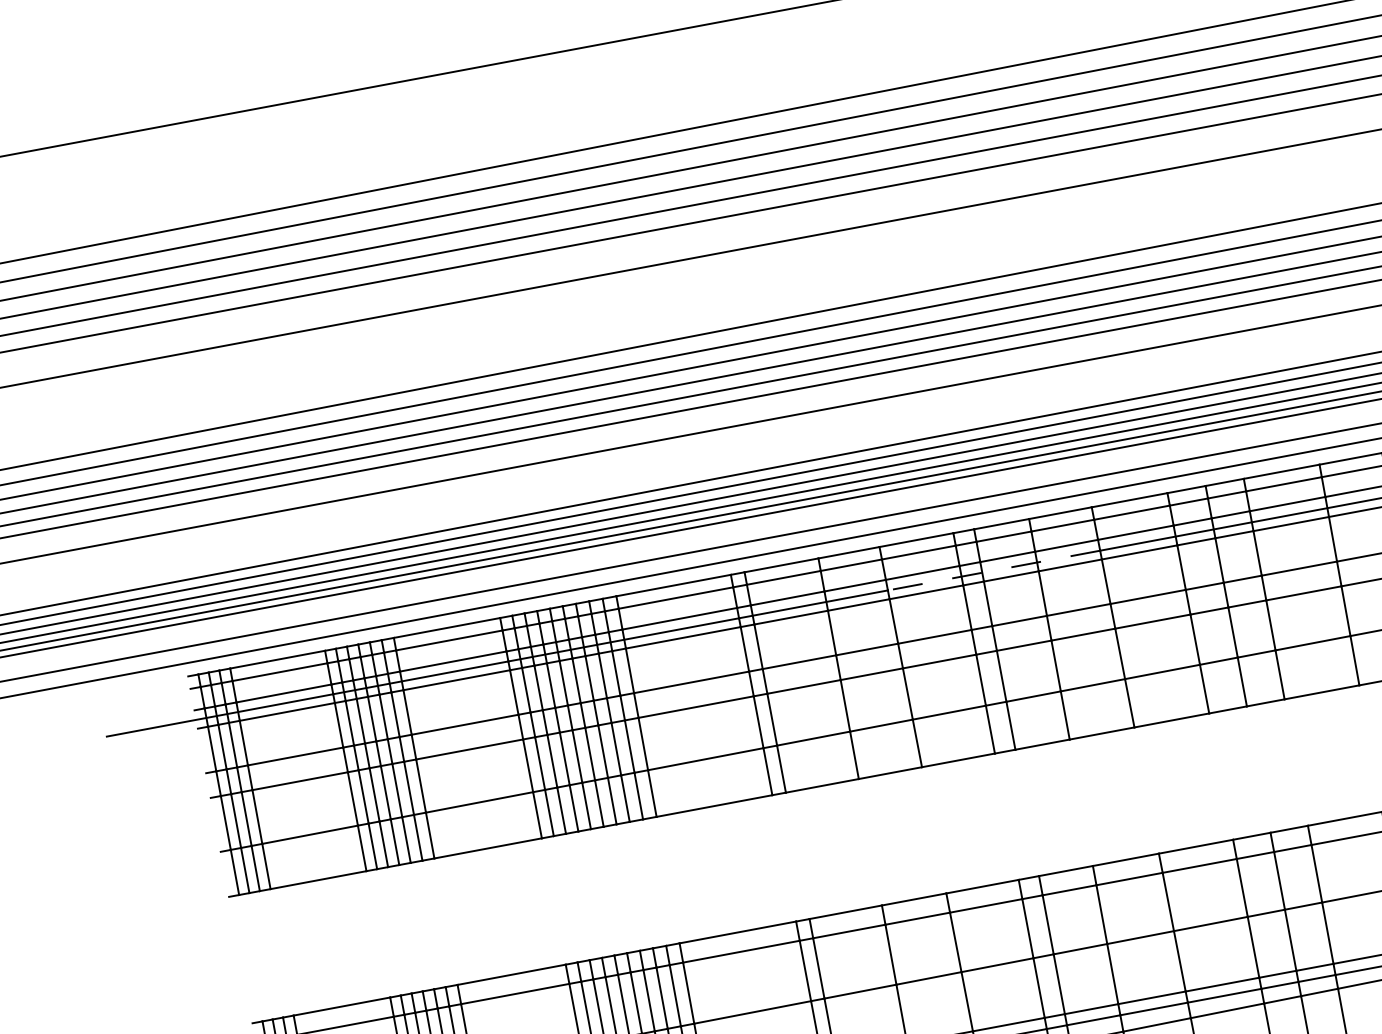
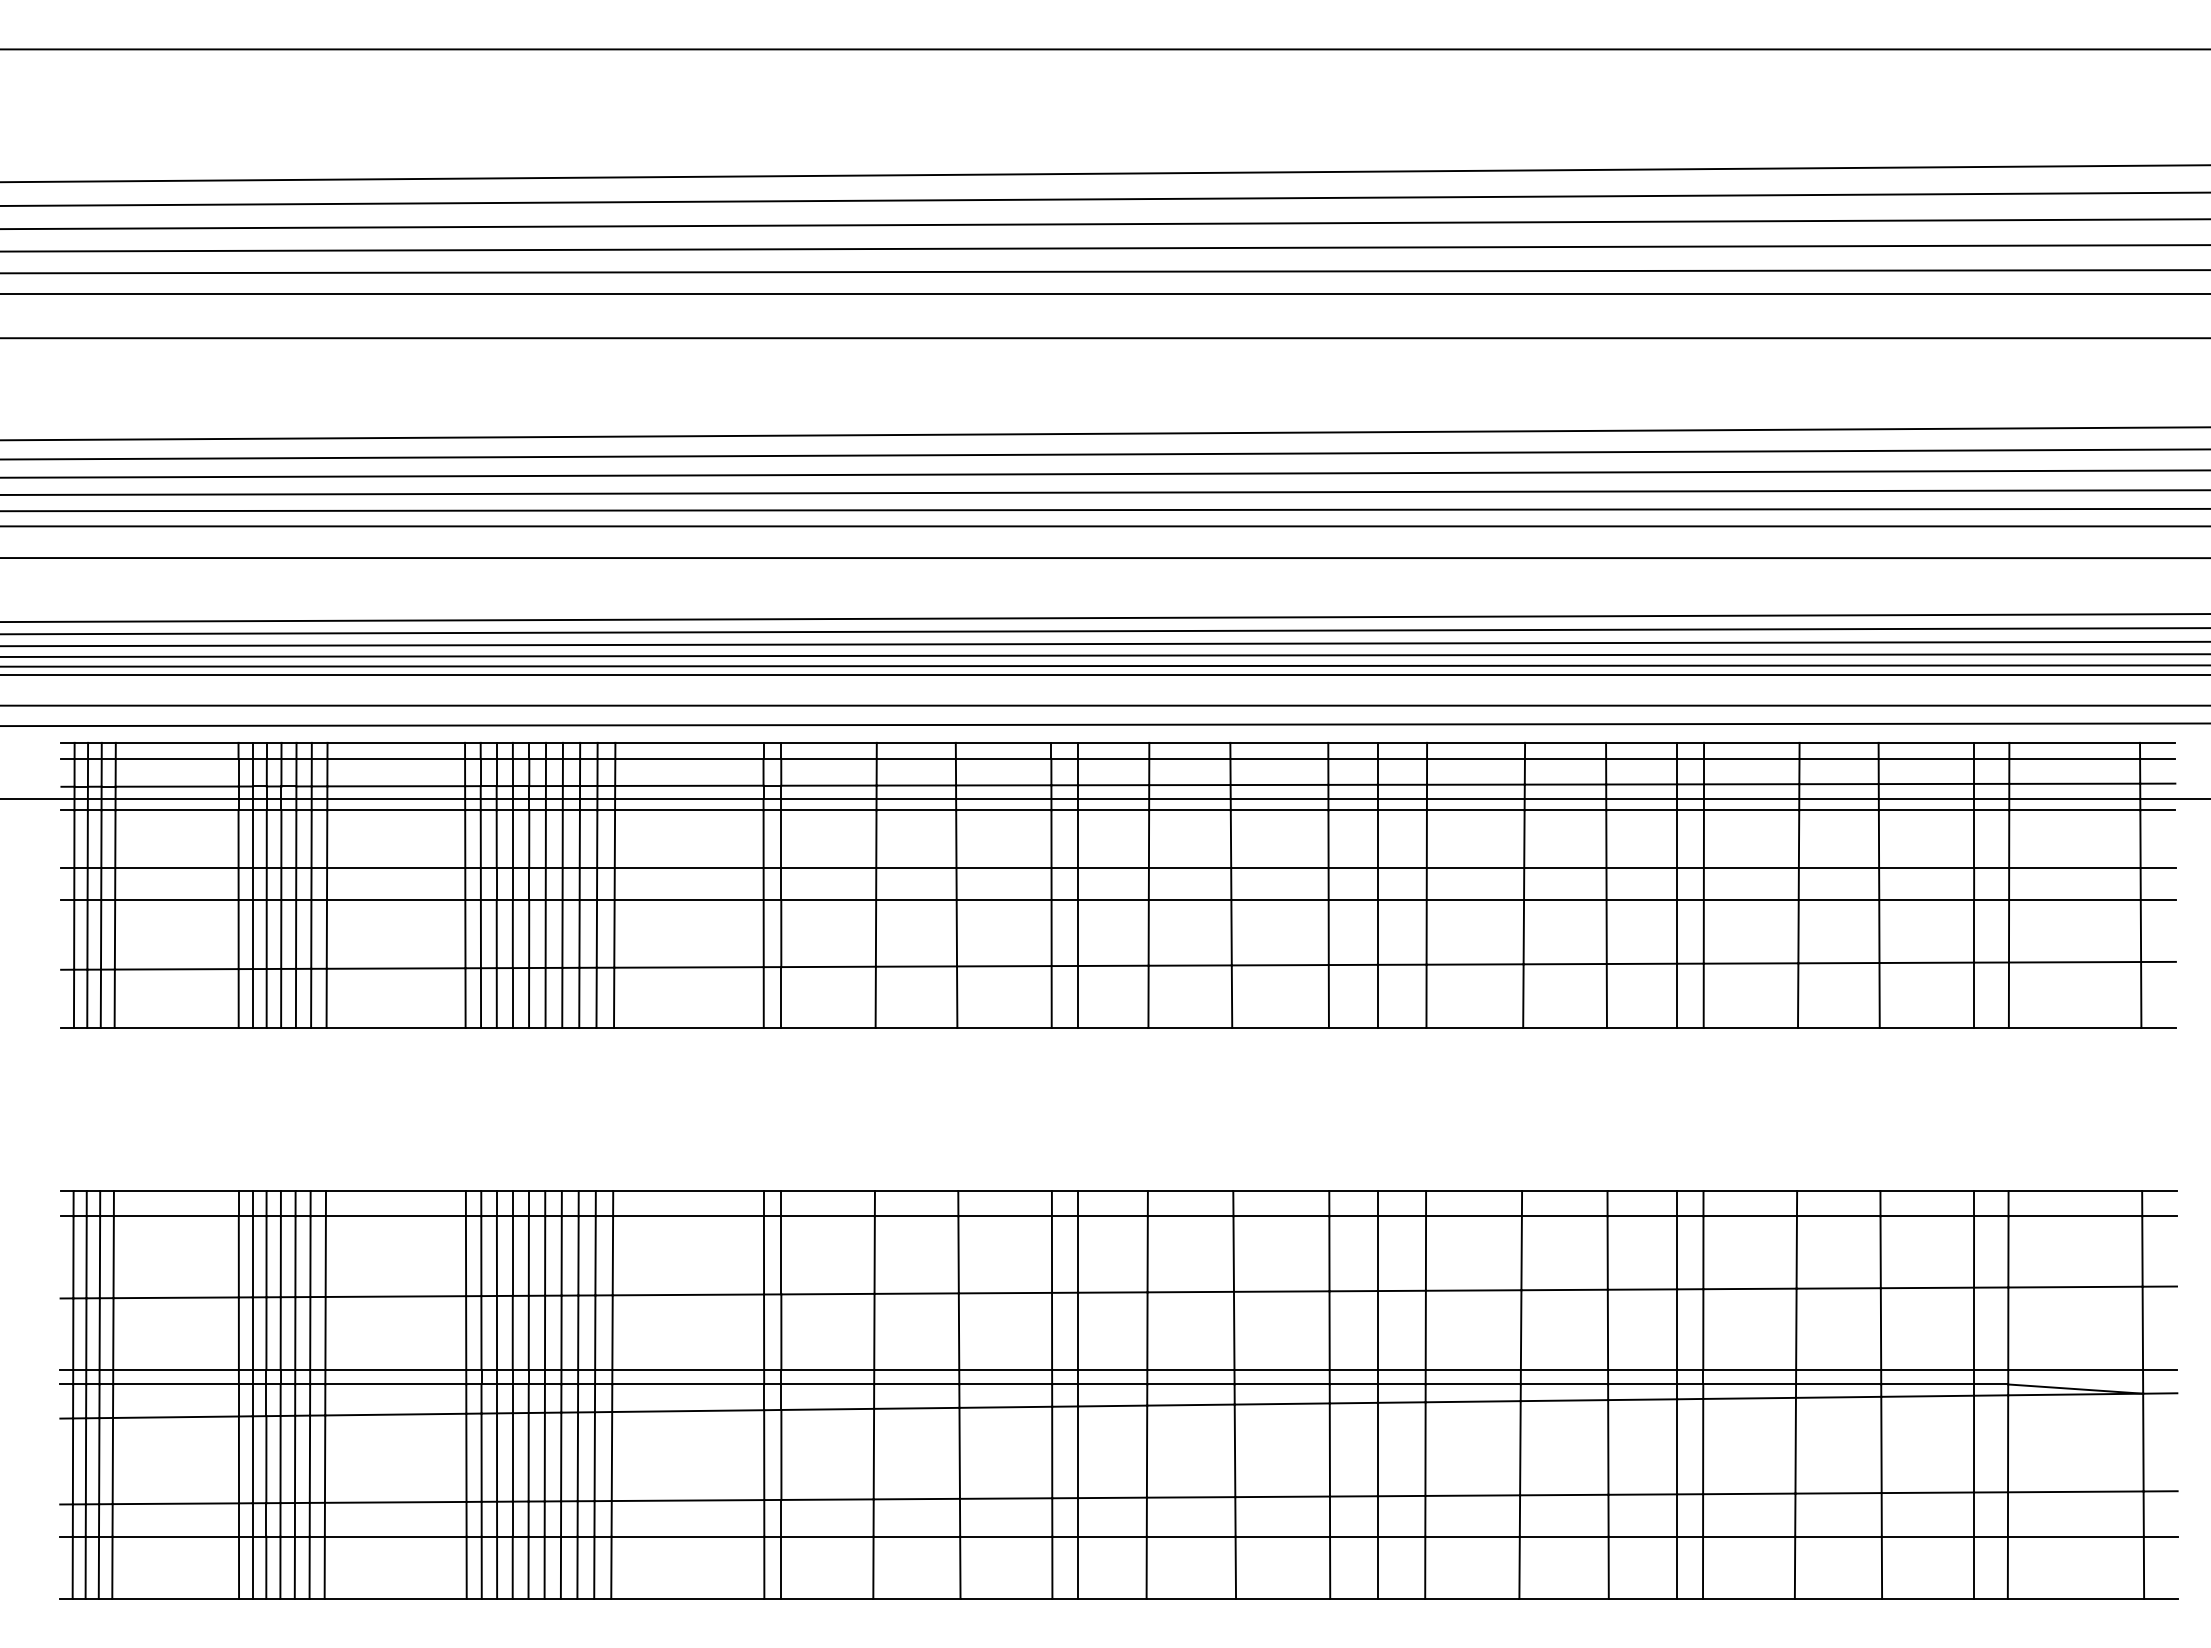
line: (993, 571) -> (1092, 799), dashed -> solid

